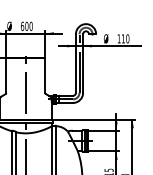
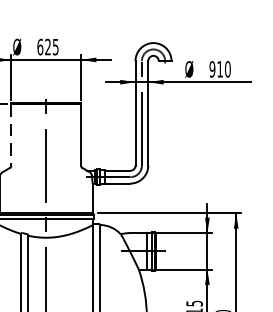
text: (28, 26) -> (50, 47), 600 -> 625
text: (118, 38) -> (211, 68), 110 -> 910
line: (6, 76) -> (11, 136), solid -> dashed

